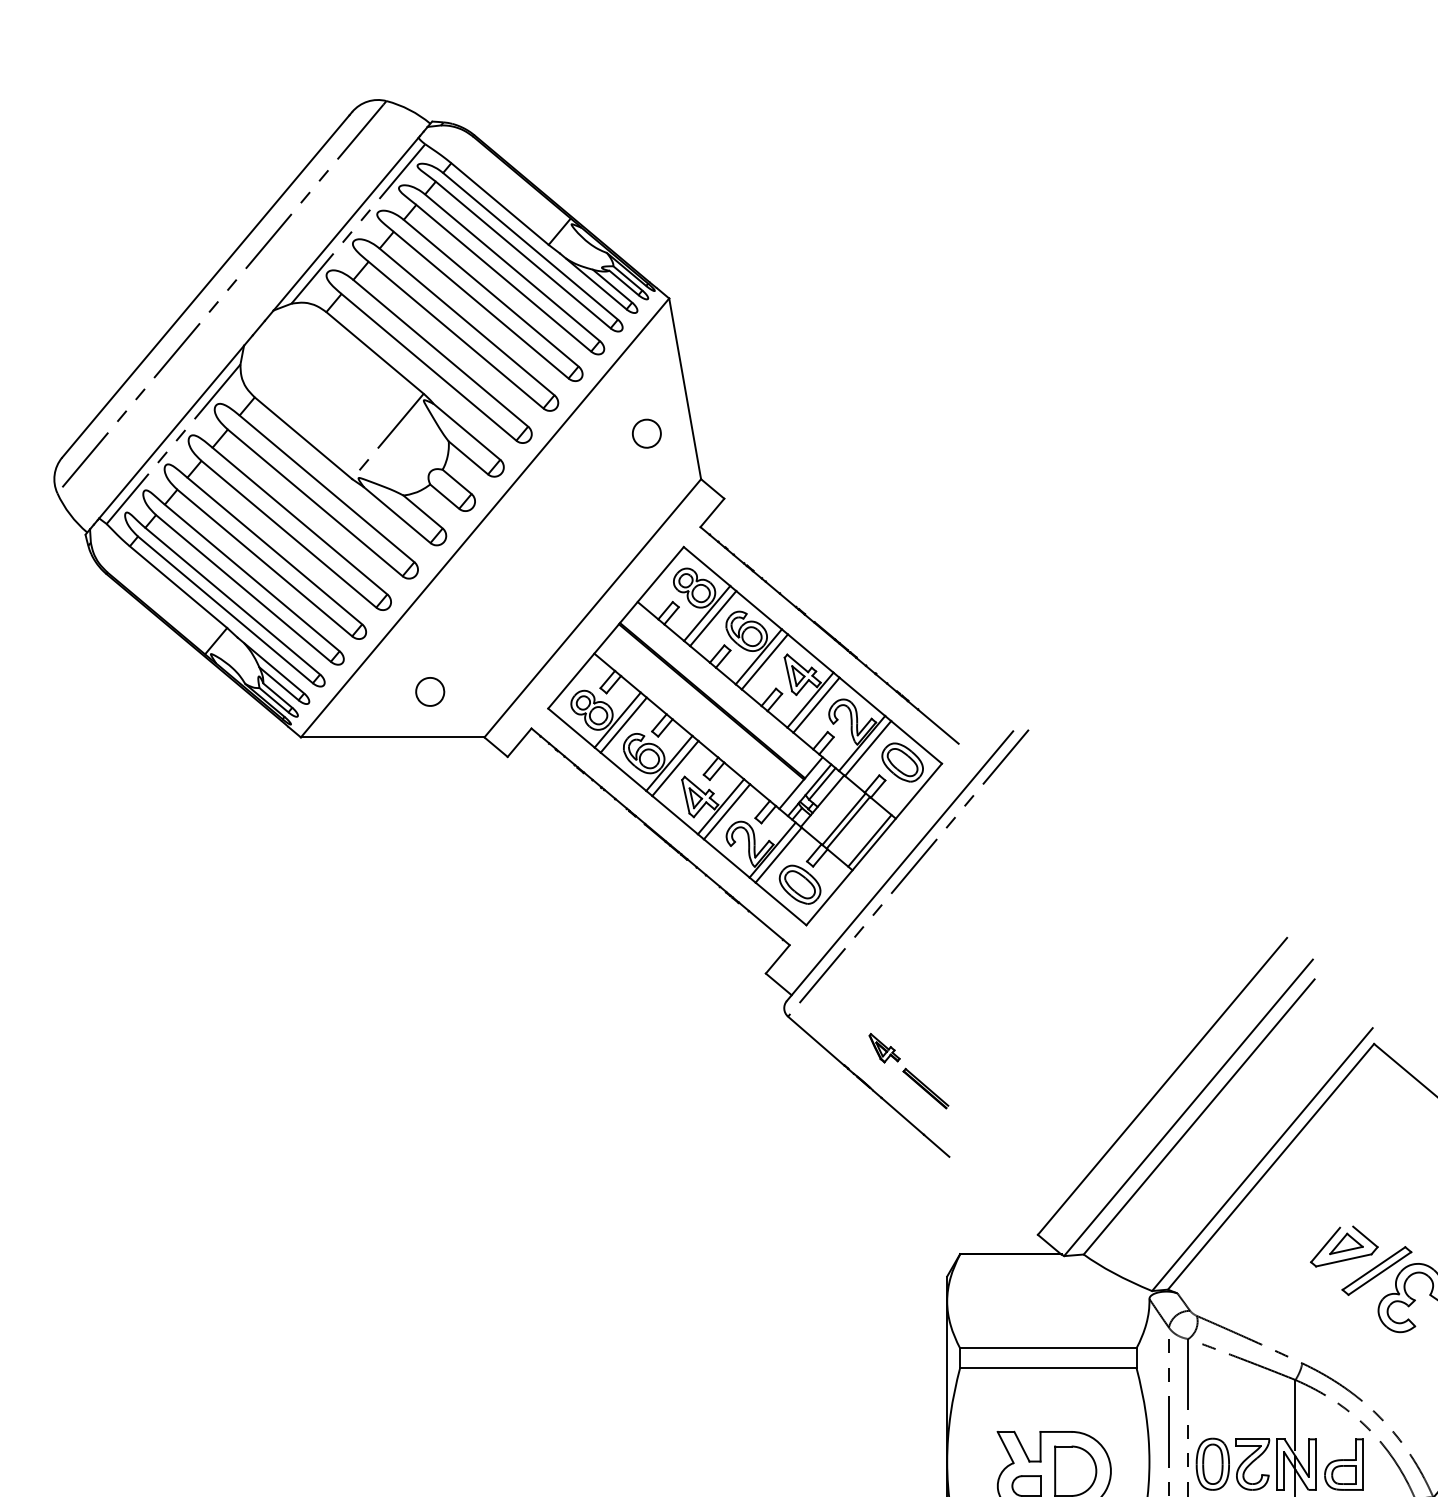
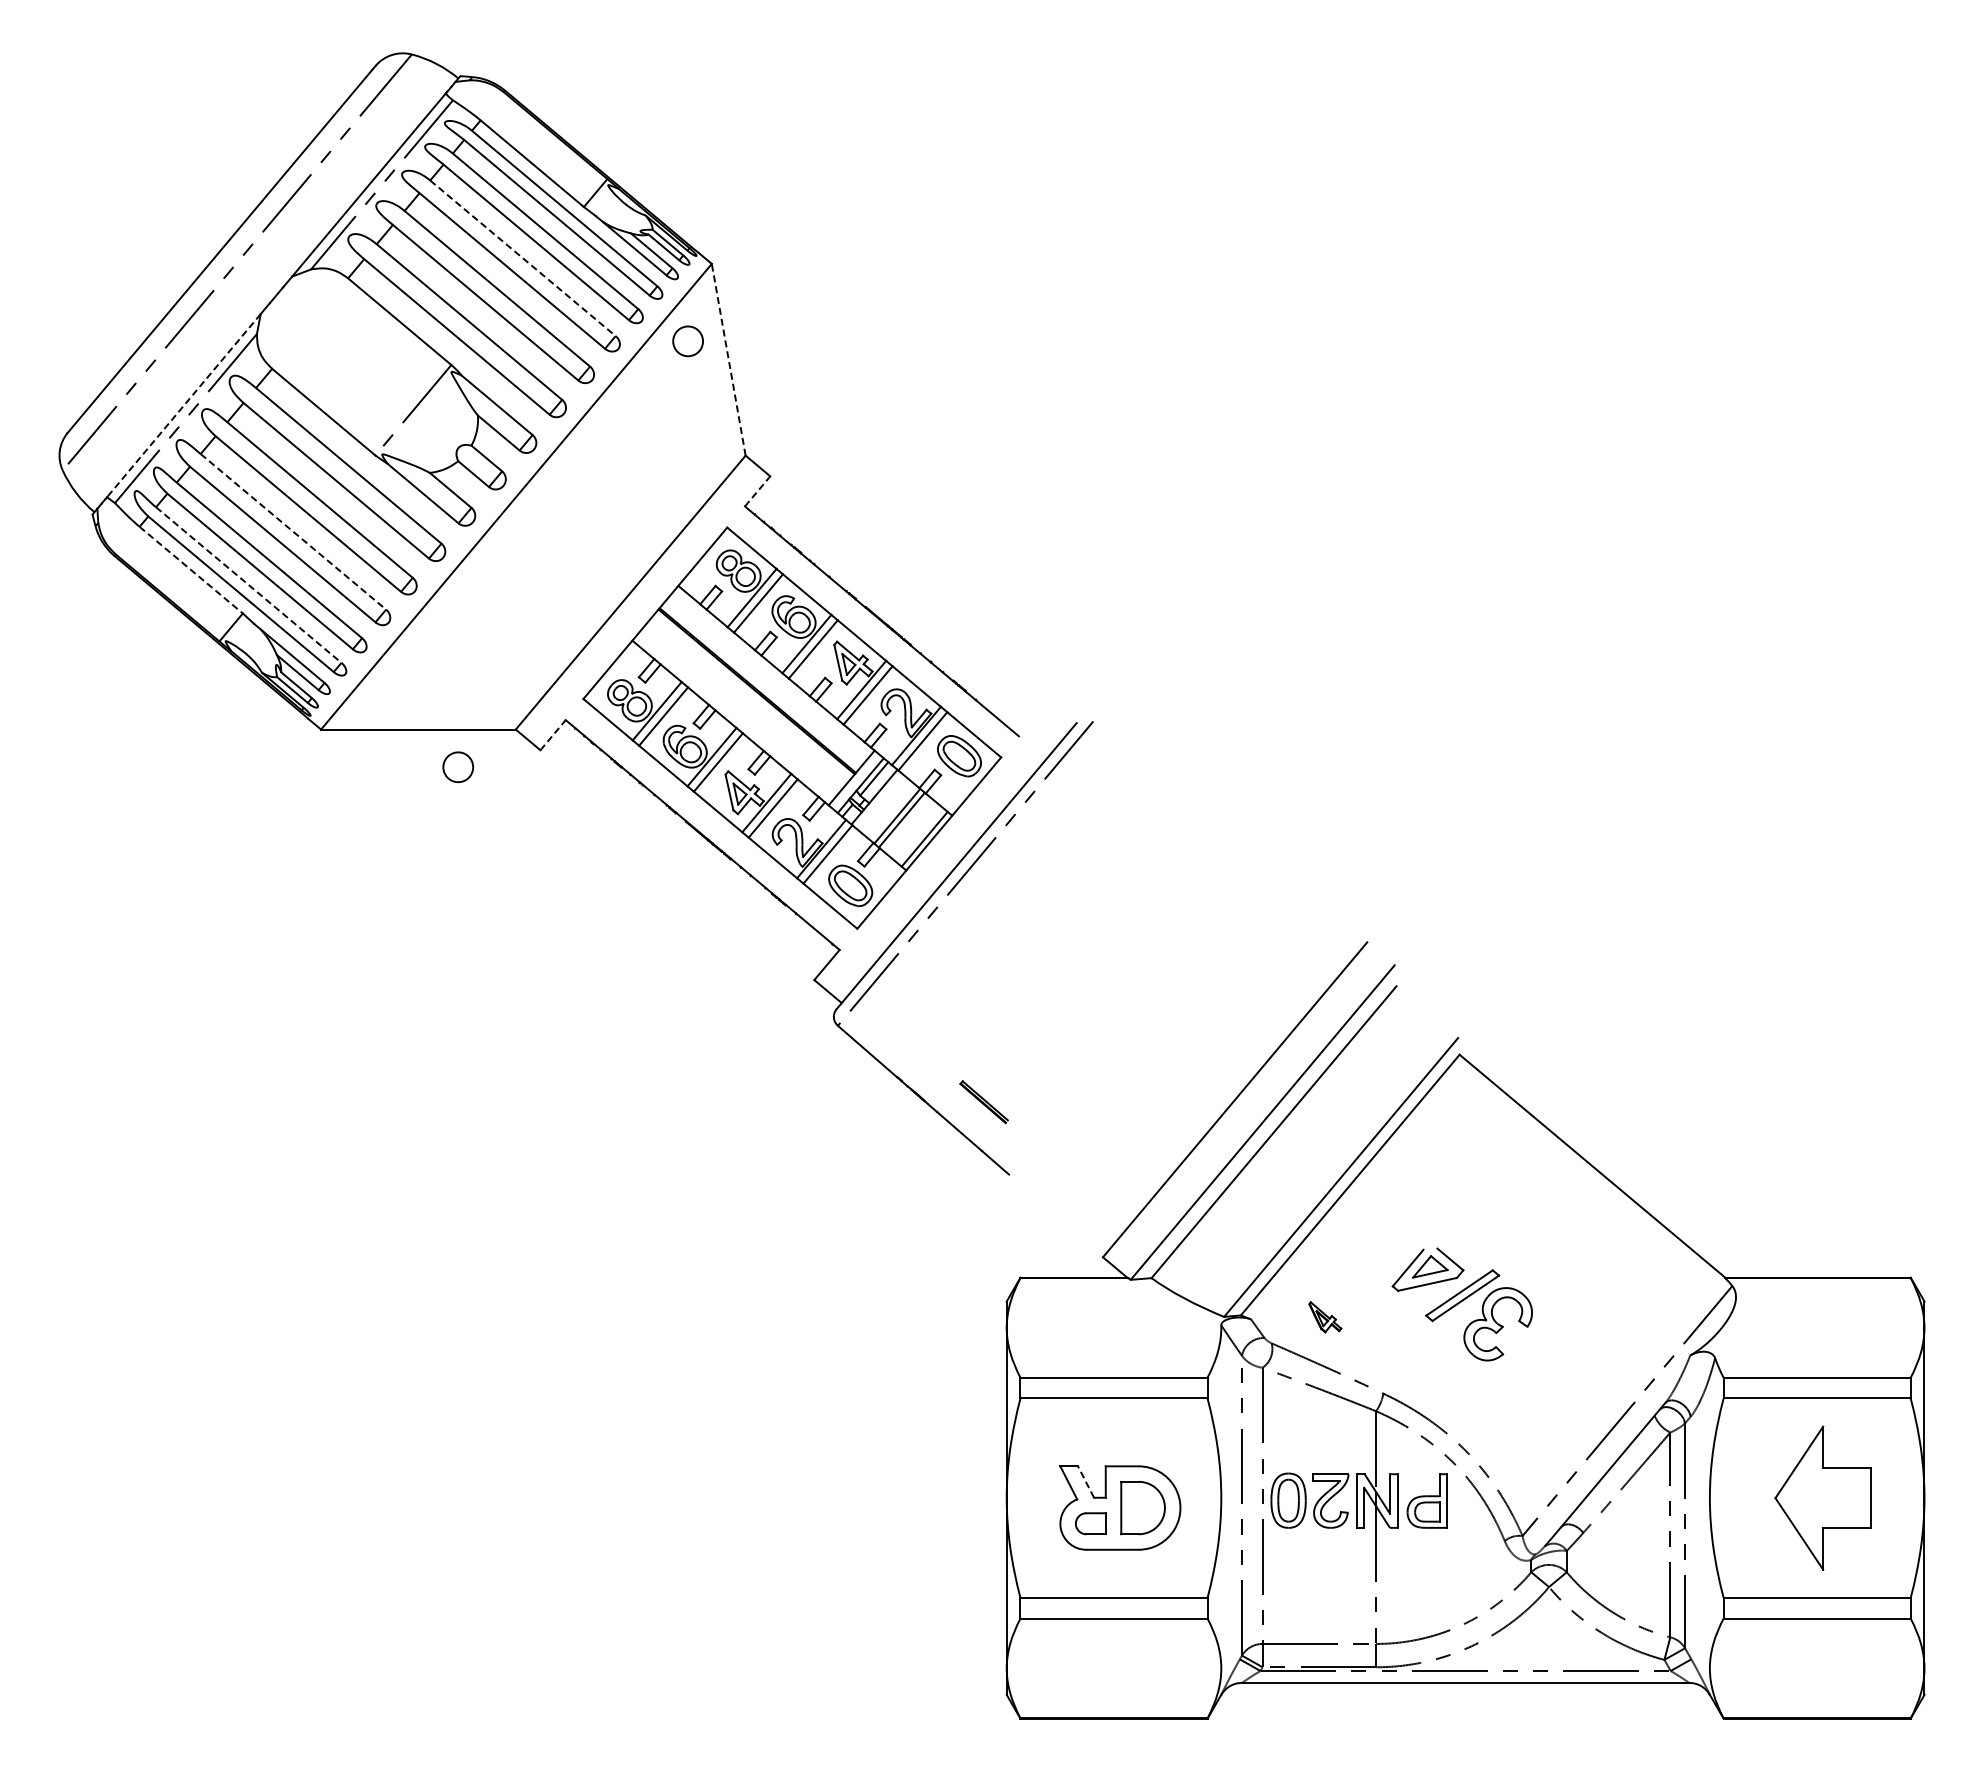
line: (491, 293) -> (523, 258), solid -> dashed
line: (684, 388) -> (728, 359), solid -> dashed
line: (171, 431) -> (183, 405), solid -> dashed
part: (646, 433) -> (687, 341), moved
line: (712, 513) -> (757, 491), solid -> dashed
line: (274, 551) -> (293, 532), solid -> dashed
line: (178, 587) -> (191, 570), solid -> dashed
line: (233, 601) -> (249, 585), solid -> dashed
part: (430, 692) -> (458, 767), moved
line: (519, 743) -> (553, 735), solid -> dashed
part: (884, 1048) -> (1325, 1317), moved
line: (1022, 1447) -> (1086, 1482), solid -> dashed

